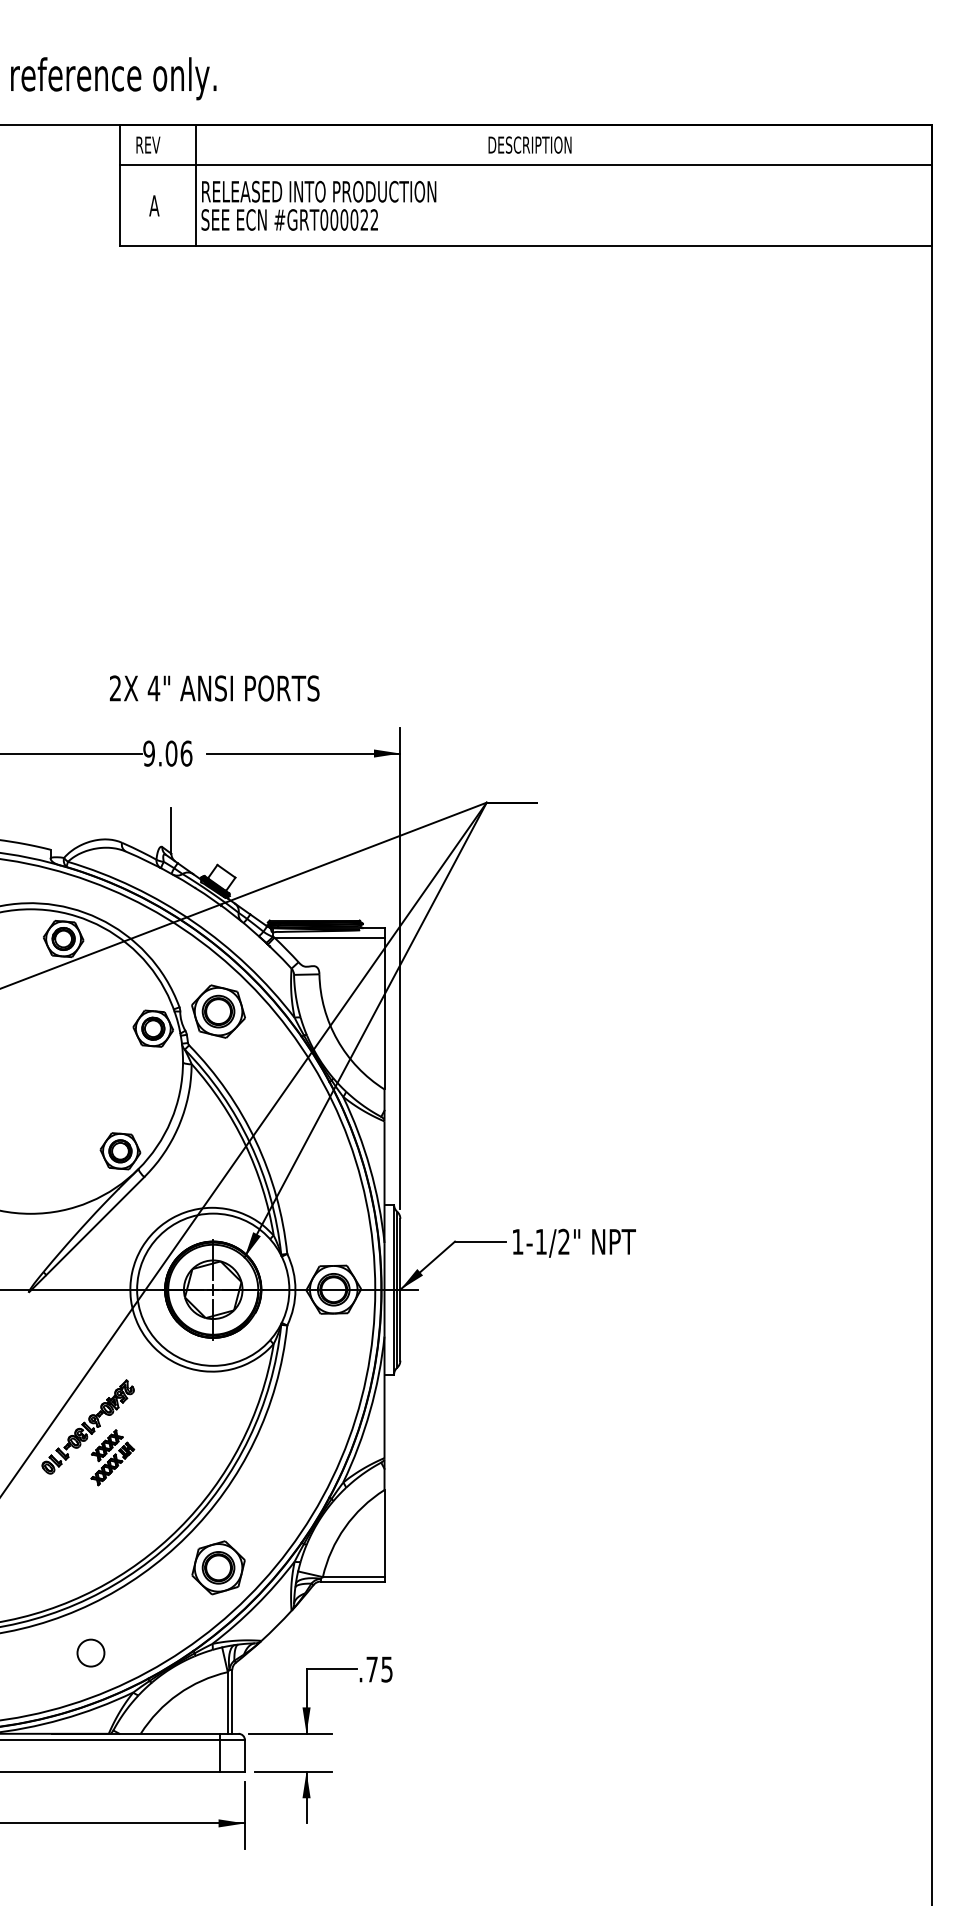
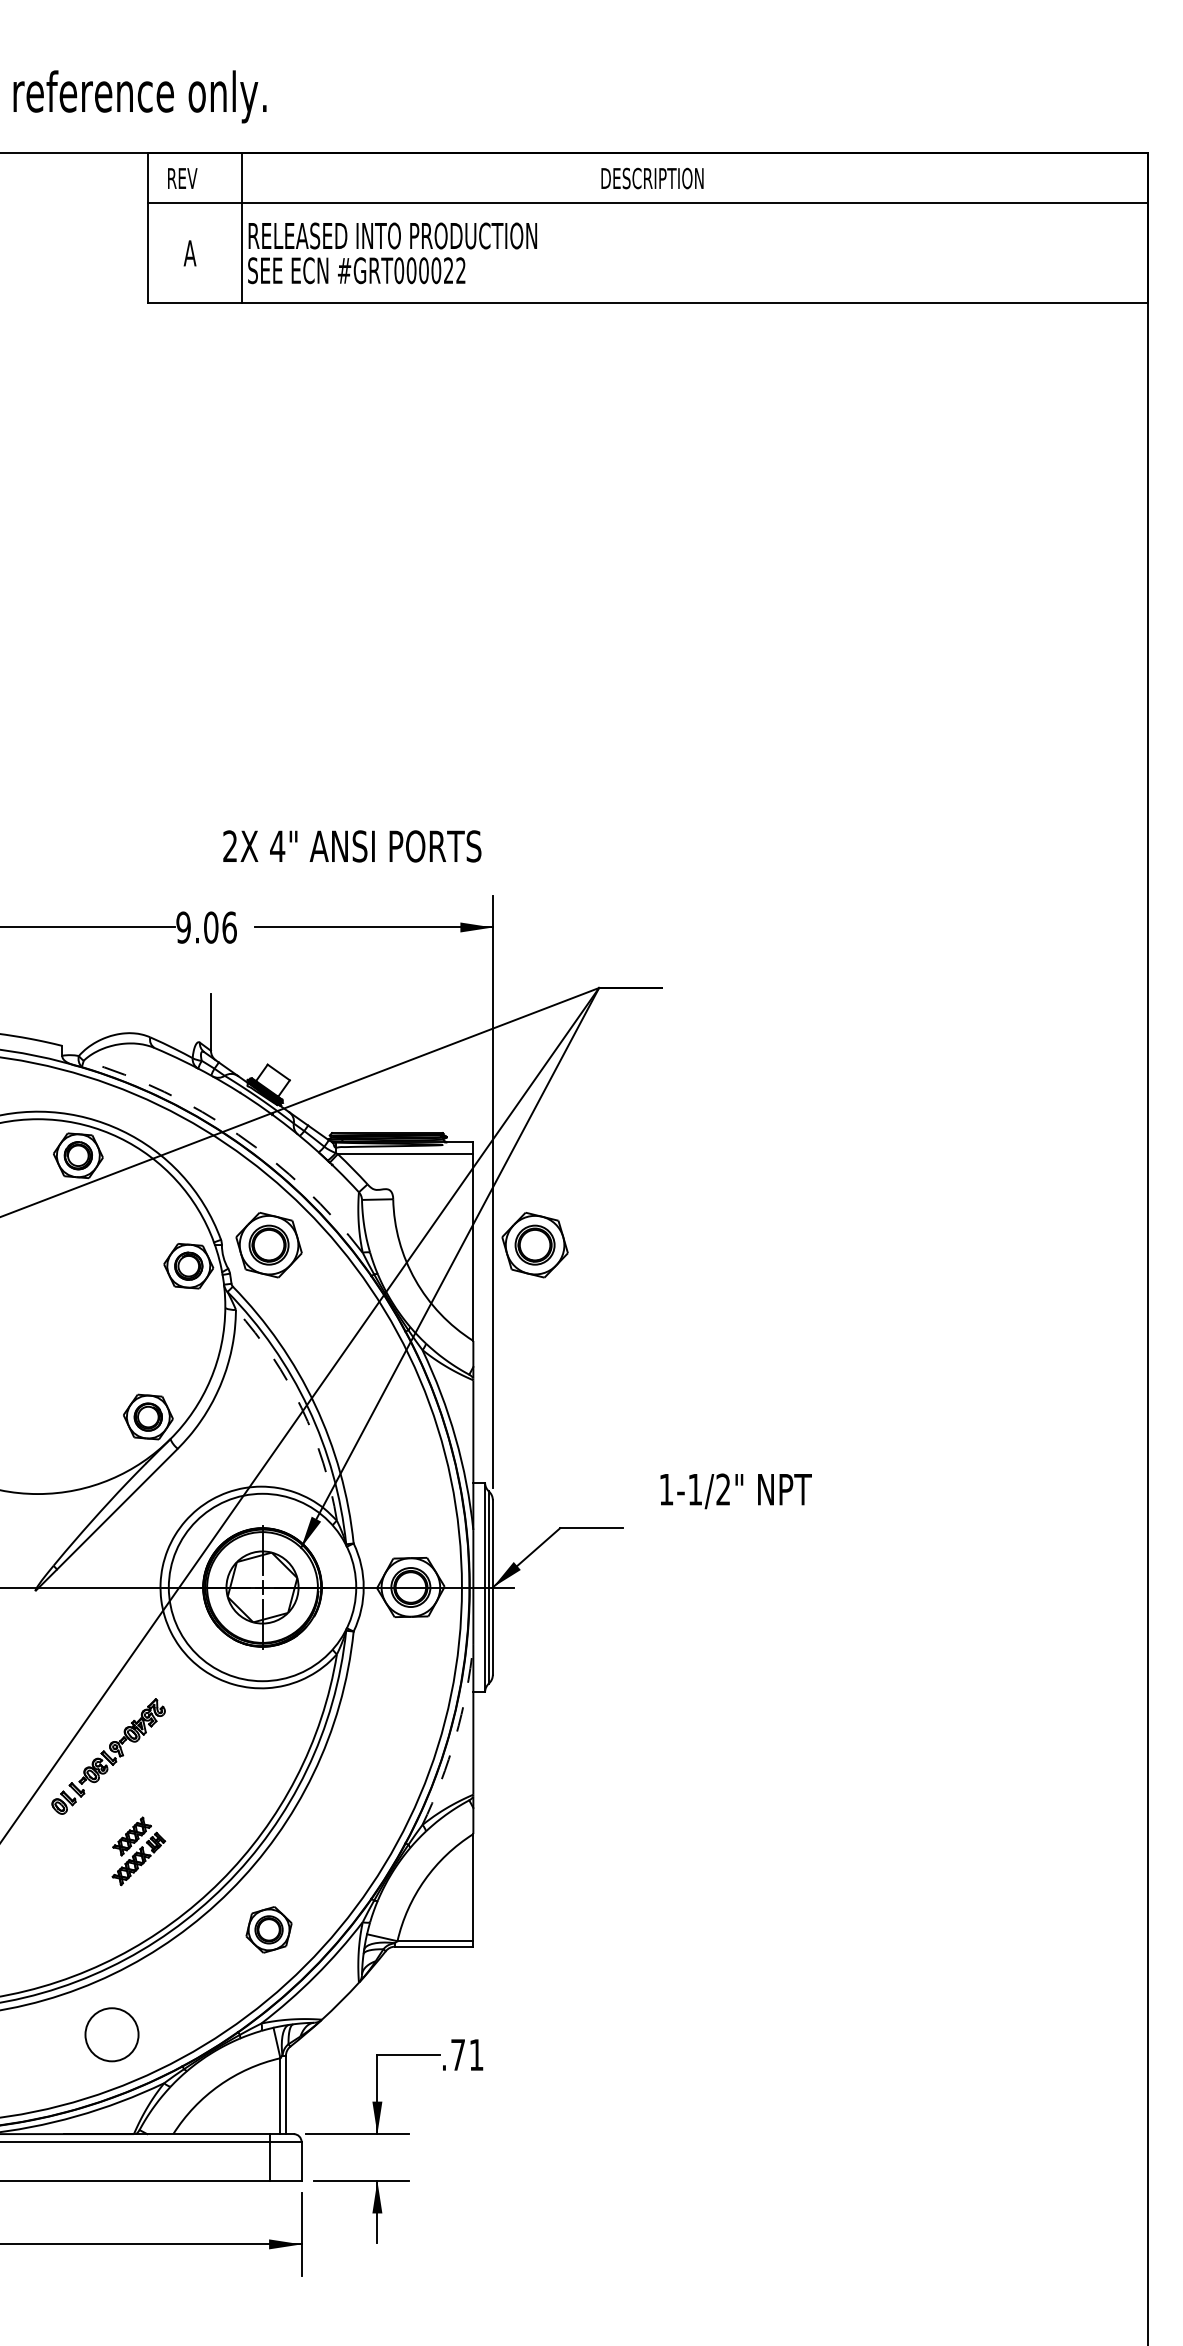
text: (214, 688) -> (352, 846), moved
arc: (193, 921) -> (238, 1134), solid -> dashed
part: (434, 1011) -> (534, 1245), added
arc: (244, 1144) -> (301, 1408), solid -> dashed
text: (573, 1243) -> (735, 1491), moved
arc: (370, 1411) -> (455, 1737), solid -> dashed
part: (112, 1457) -> (138, 1851), moved
part: (218, 1567) -> (268, 1929), size x0.7
circle: (90, 1652) -> (111, 2034), size x1.6
text: (387, 1669) -> (476, 2055), .75 -> .71

